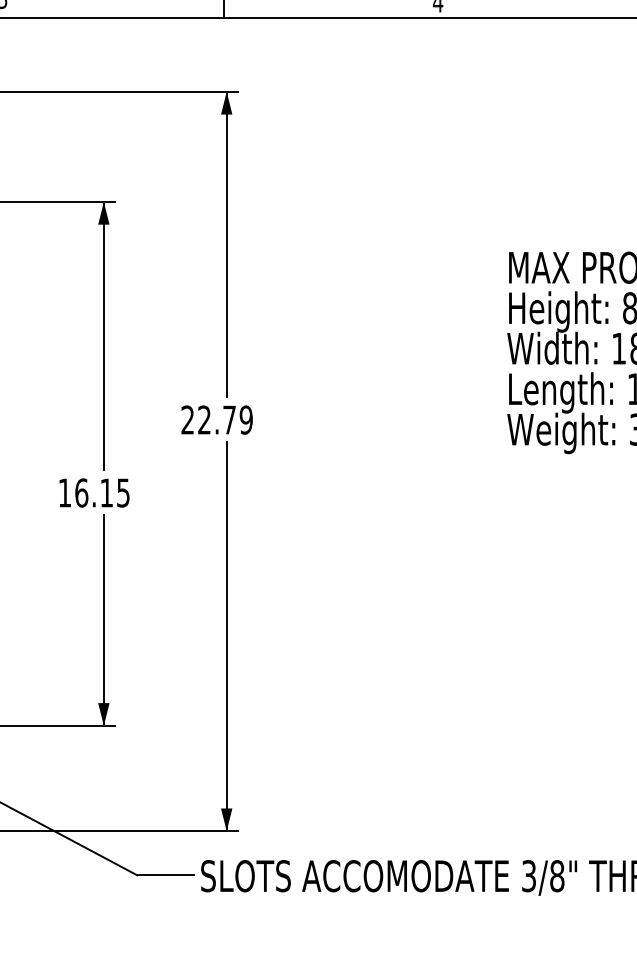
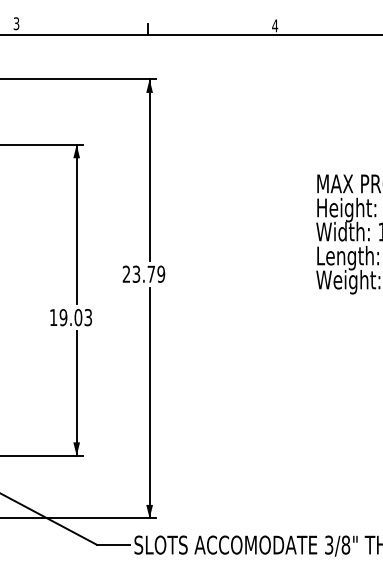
text: (204, 420) -> (136, 274), 22.79 -> 23.79
text: (101, 492) -> (75, 317), 16.15 -> 19.03

